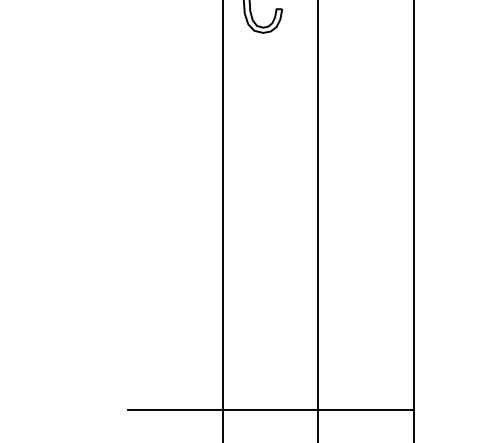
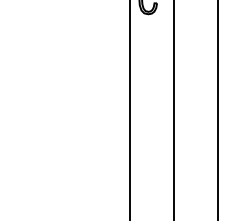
line: (270, 410) -> (151, 188), removed

